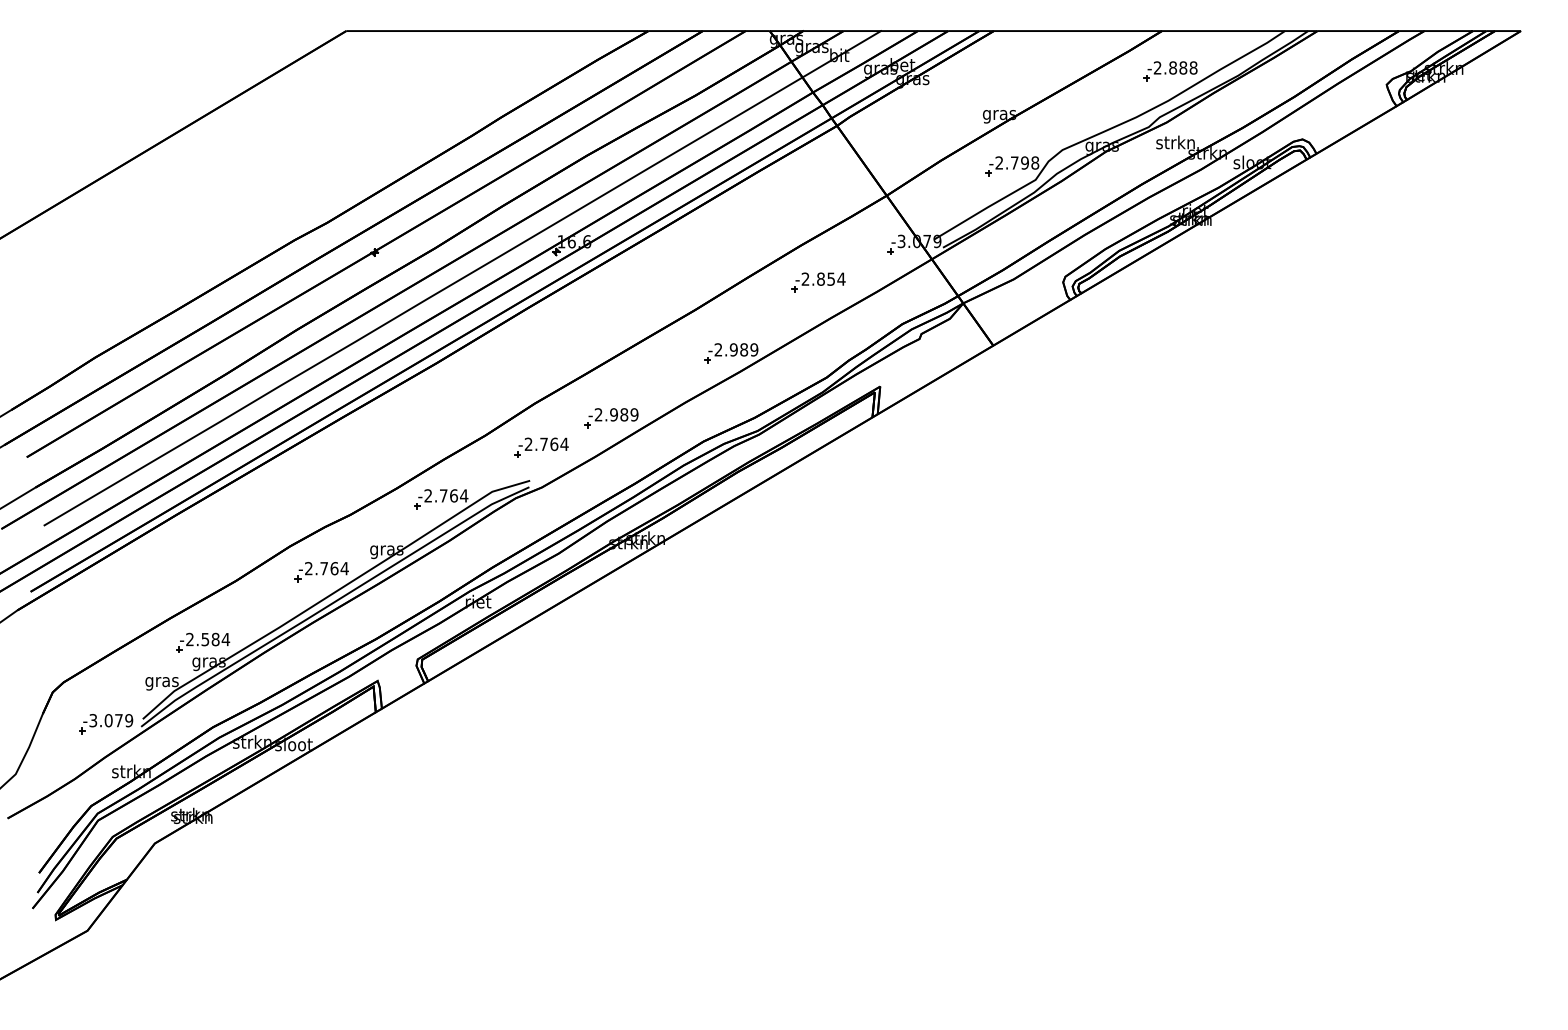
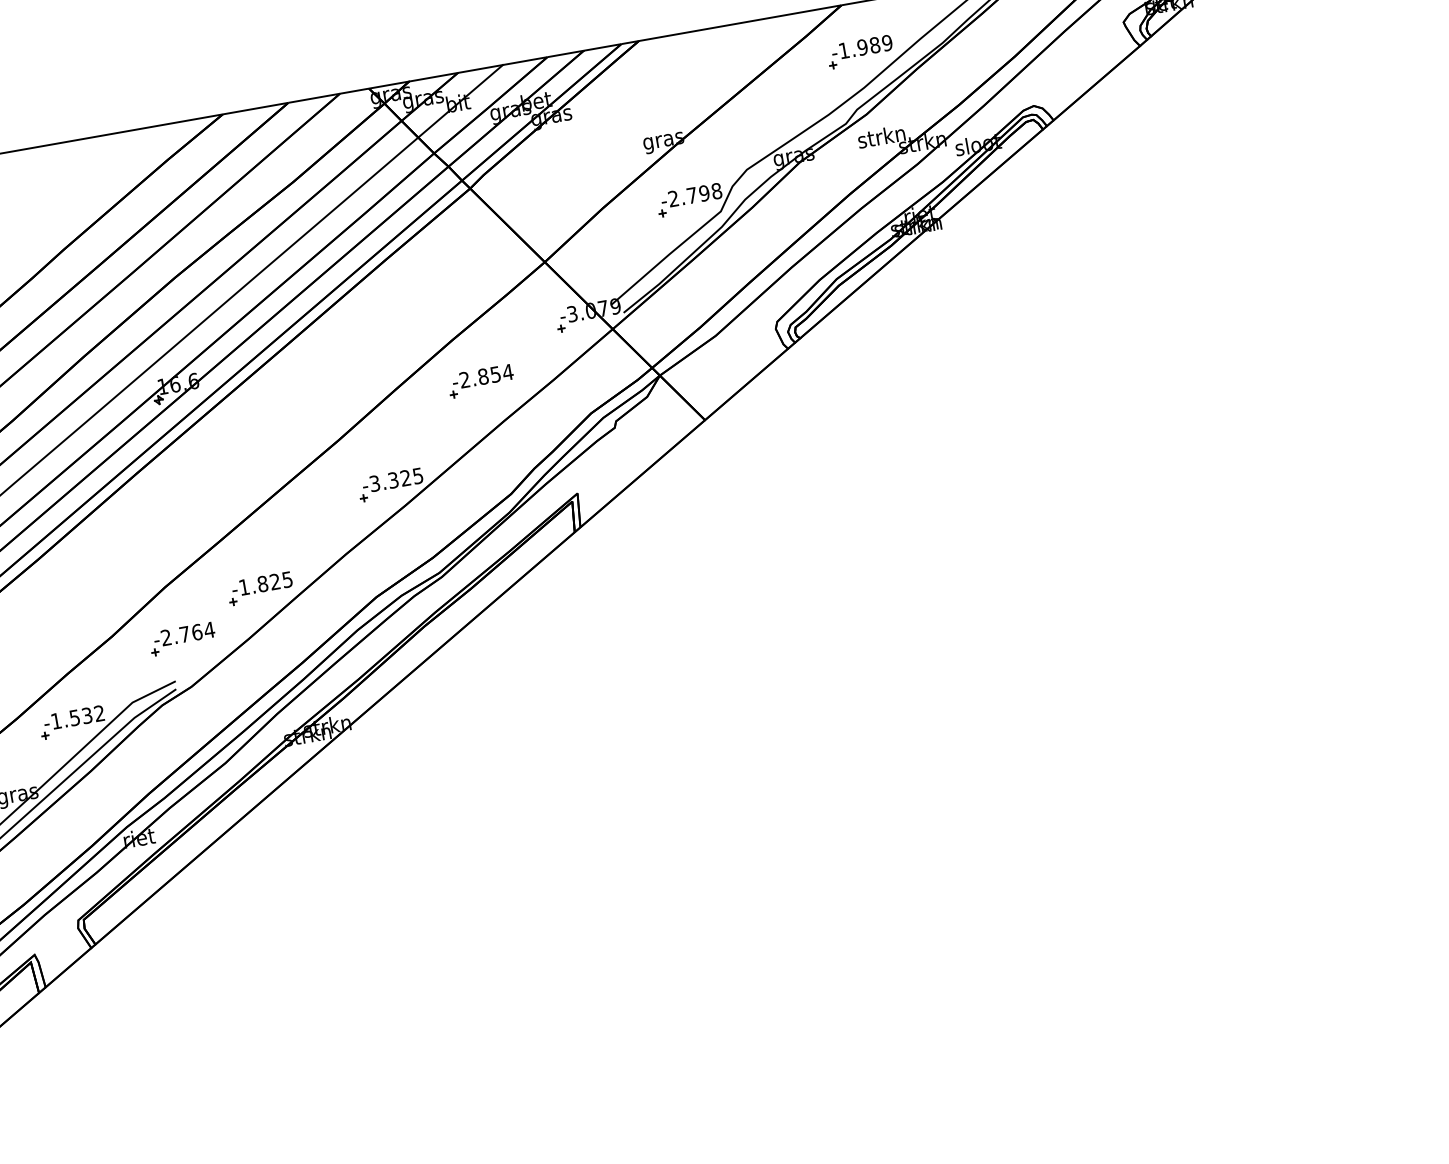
text: (1175, 67) -> (865, 46), -2.888 -> -1.989
text: (736, 349) -> (396, 479), -2.989 -> -3.325
text: (616, 414) -> (265, 583), -2.989 -> -1.825
text: (446, 495) -> (78, 716), -2.764 -> -1.532

